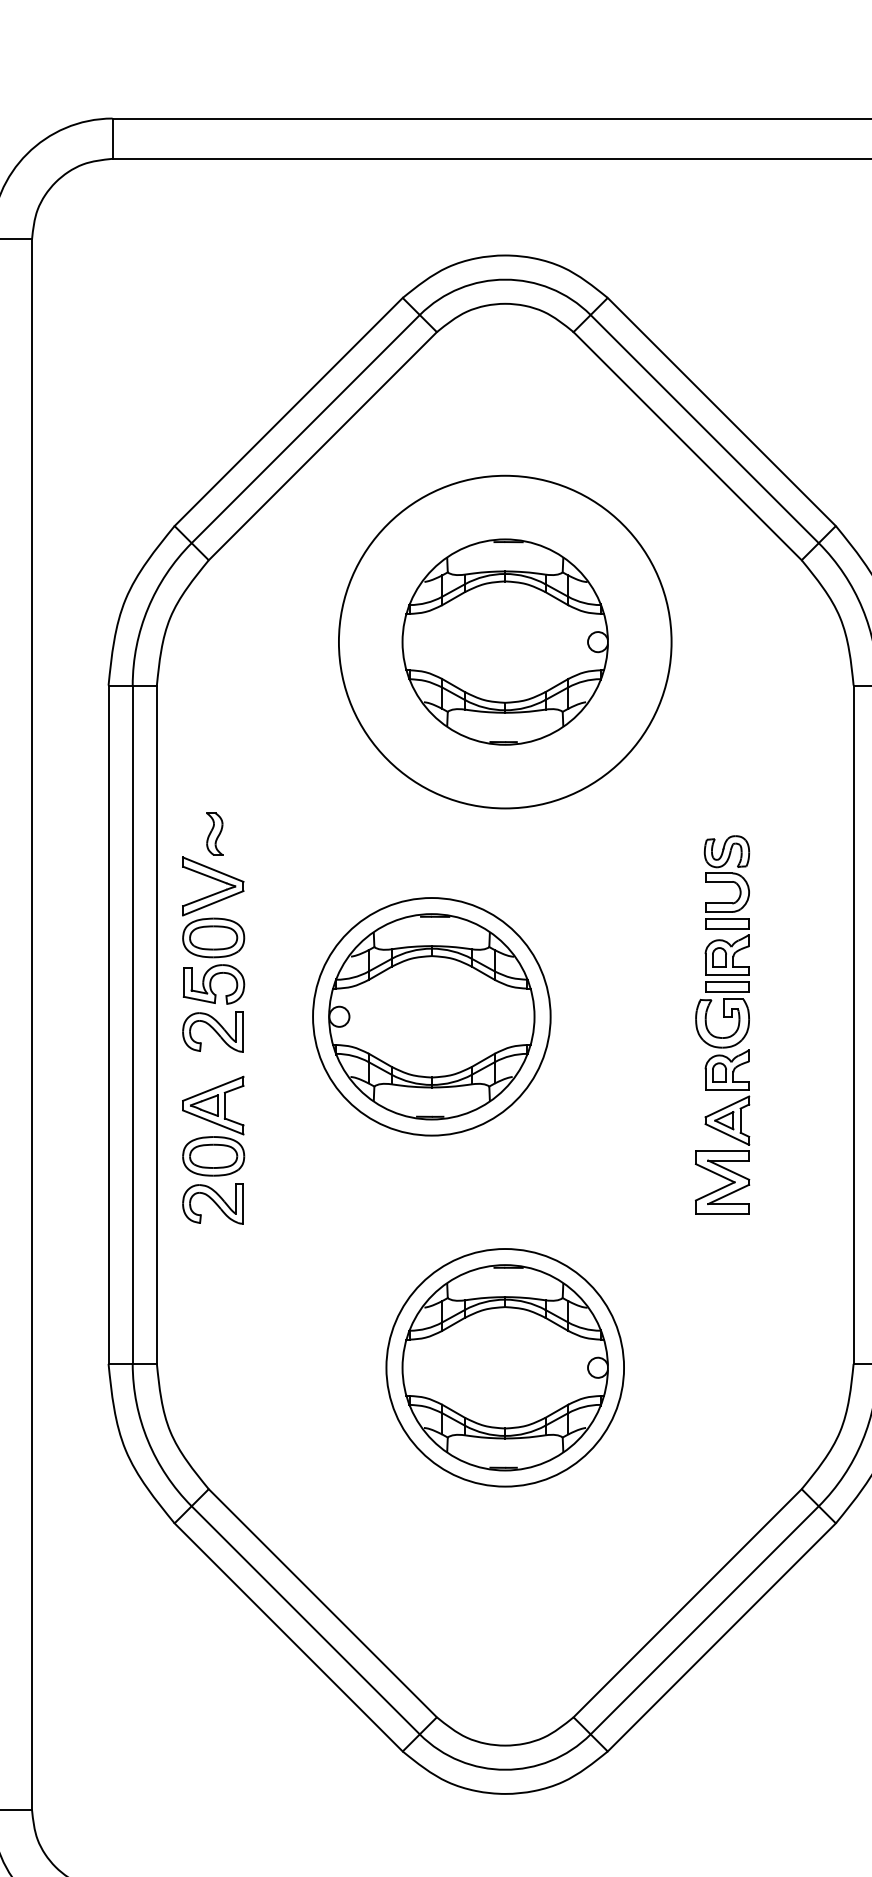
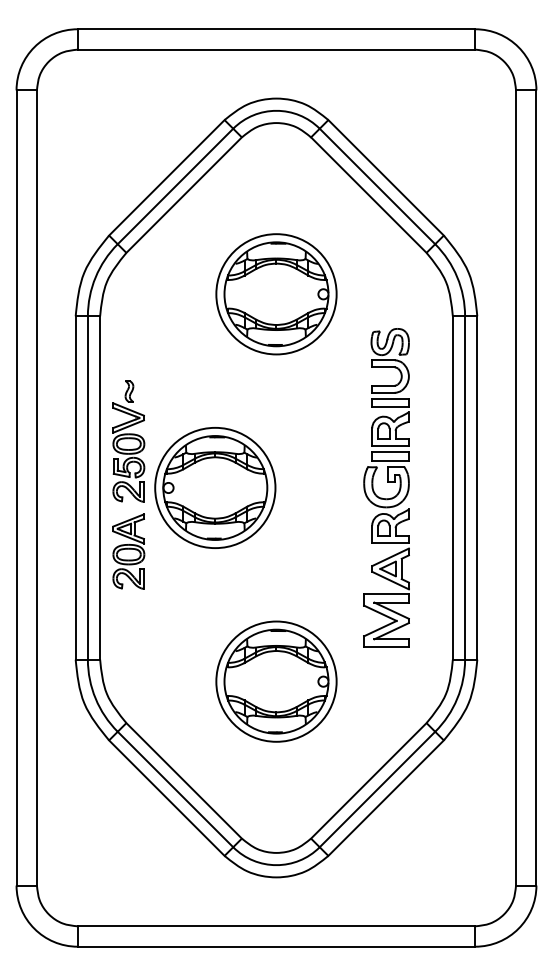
circle: (505, 642) -> (276, 294), size x0.71
part: (432, 1015) -> (215, 487), moved
part: (722, 1023) -> (386, 487), size x1.67
part: (505, 1367) -> (276, 681), moved

